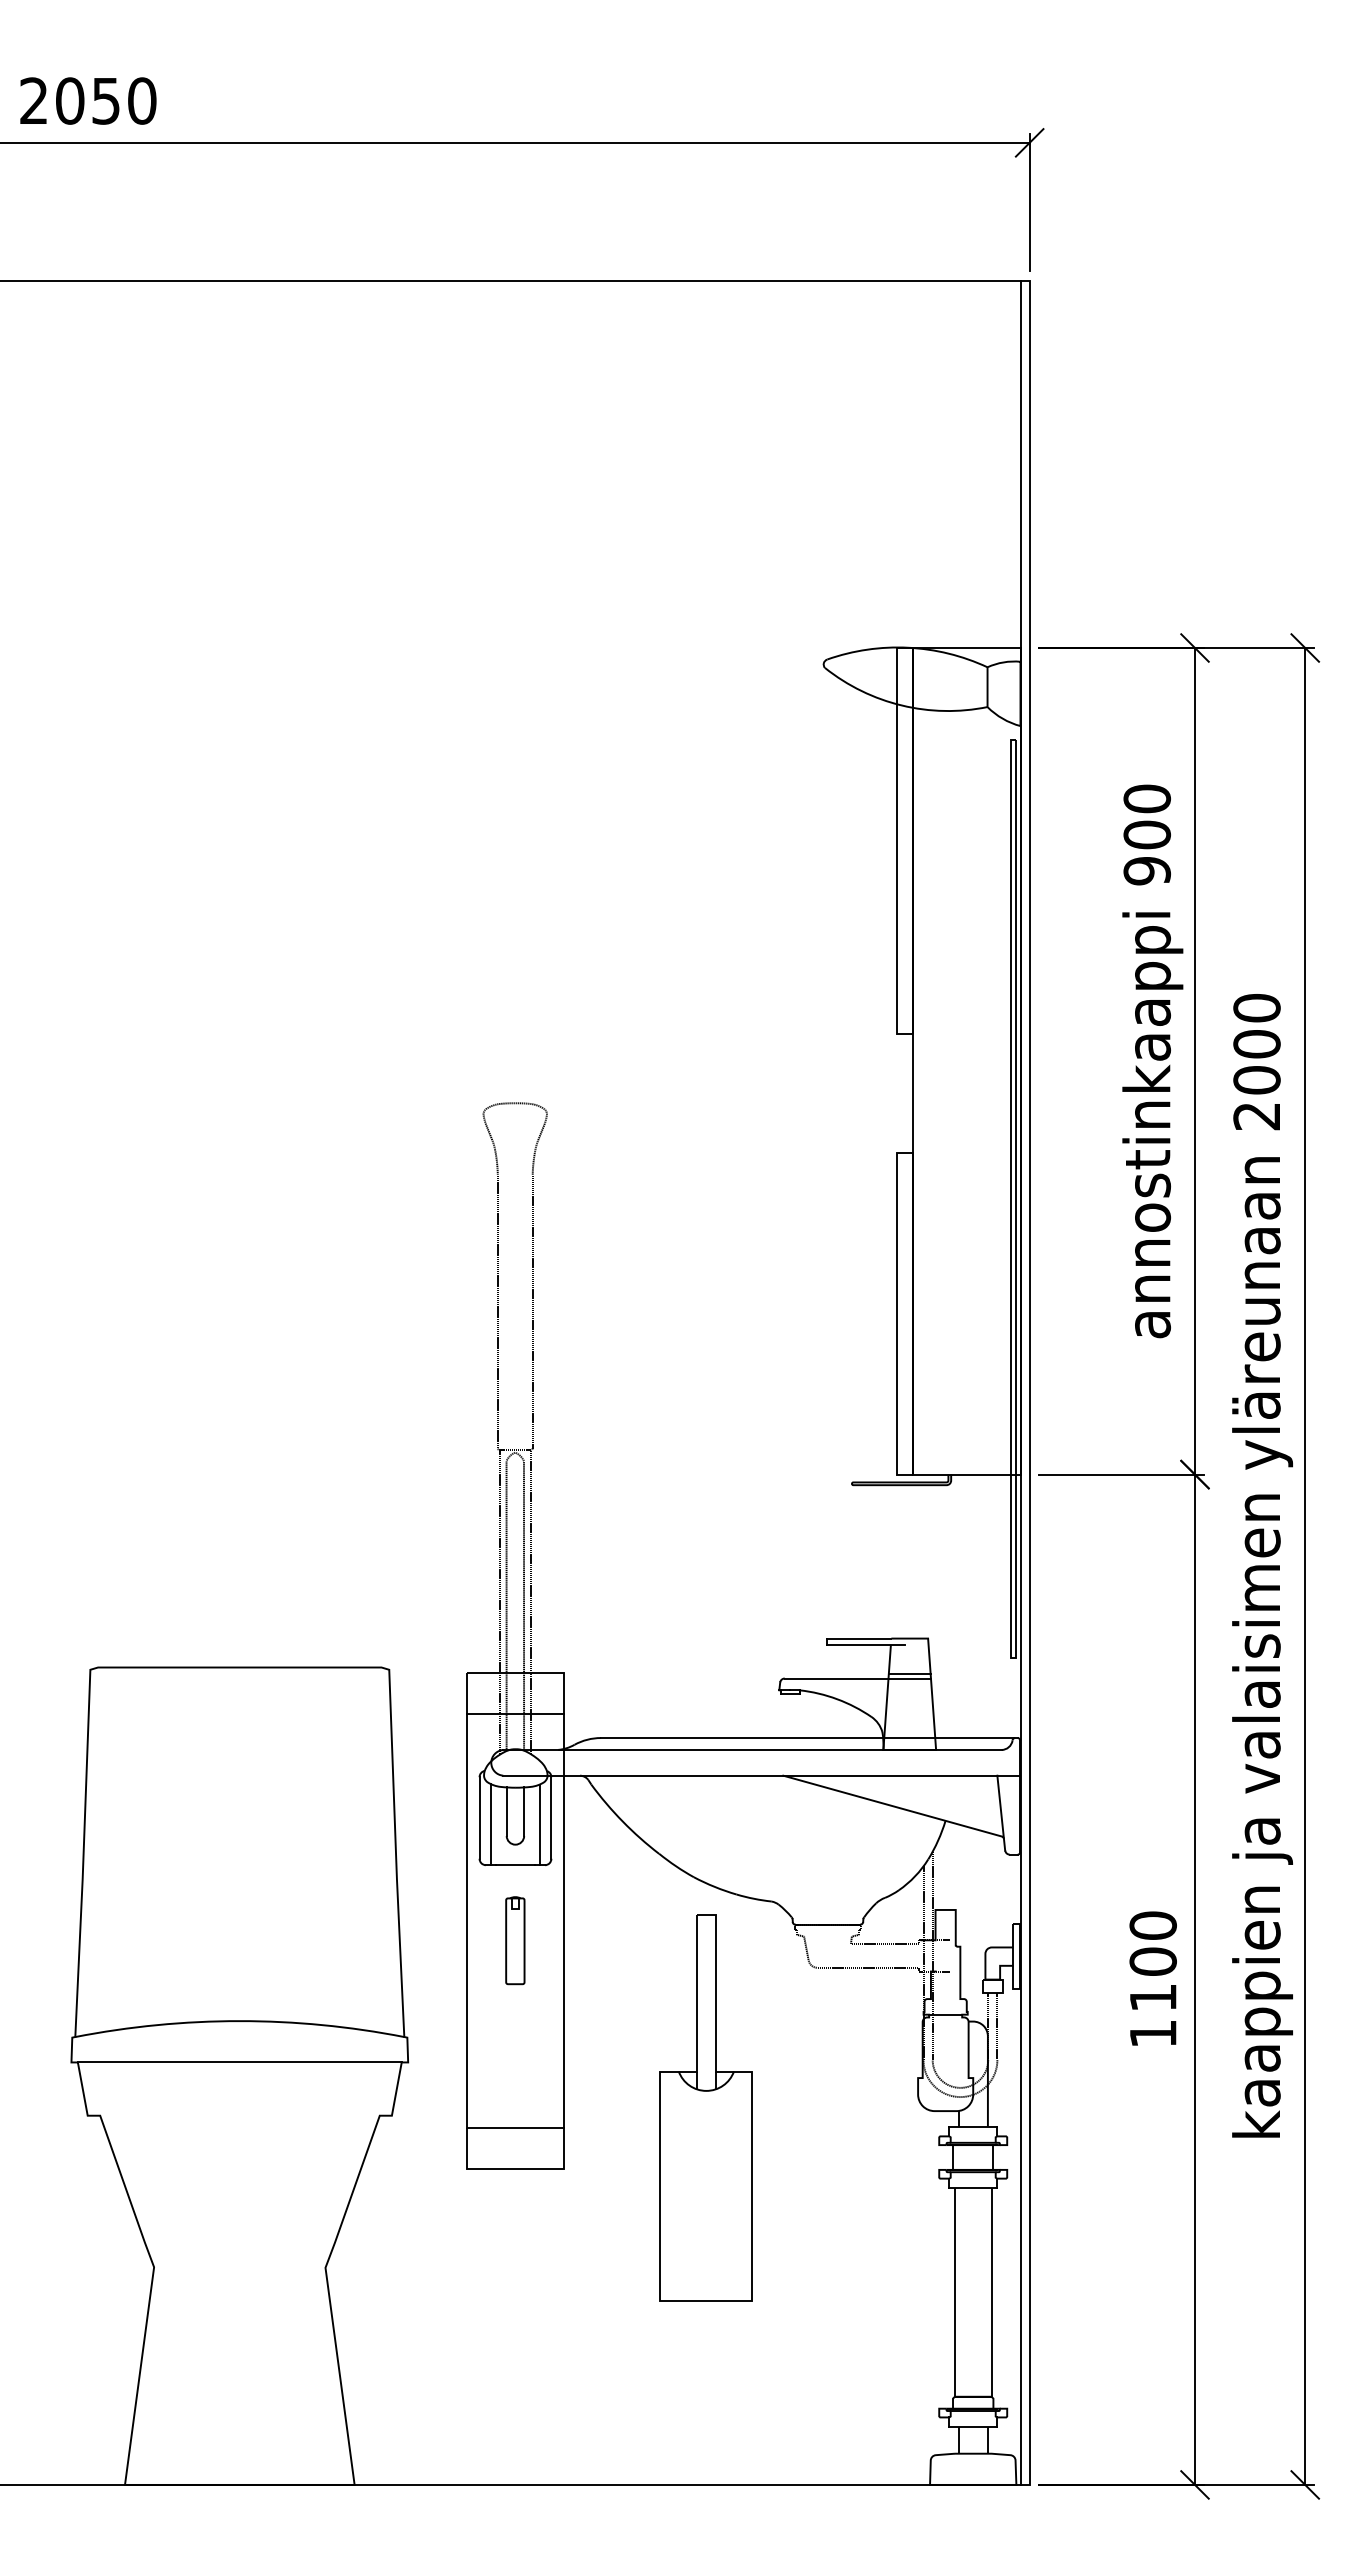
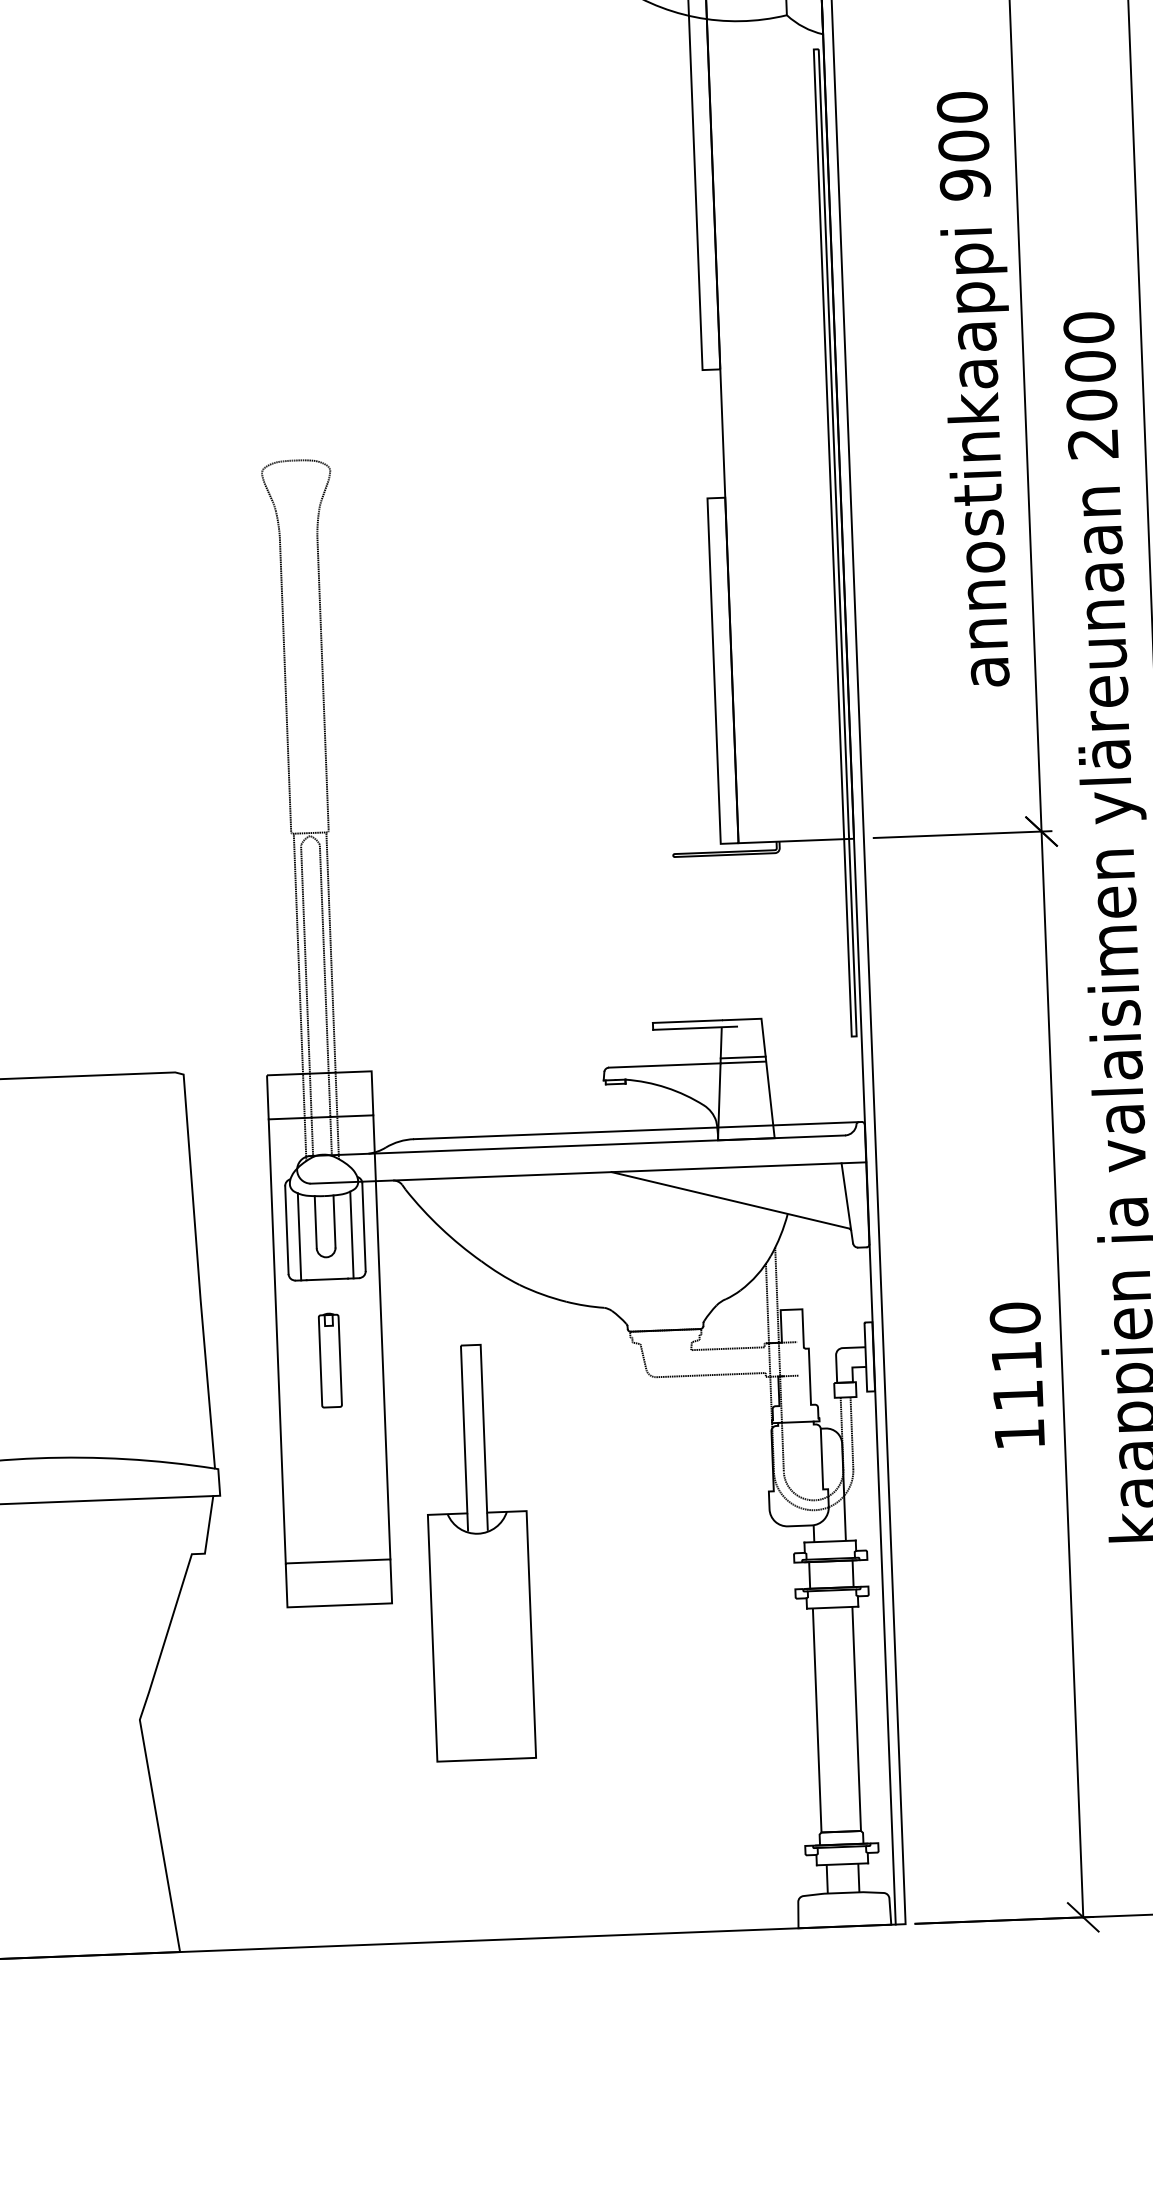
text: (1152, 1961) -> (1015, 1356), 1100 -> 1110
part: (705, 2107) -> (477, 1551), moved

